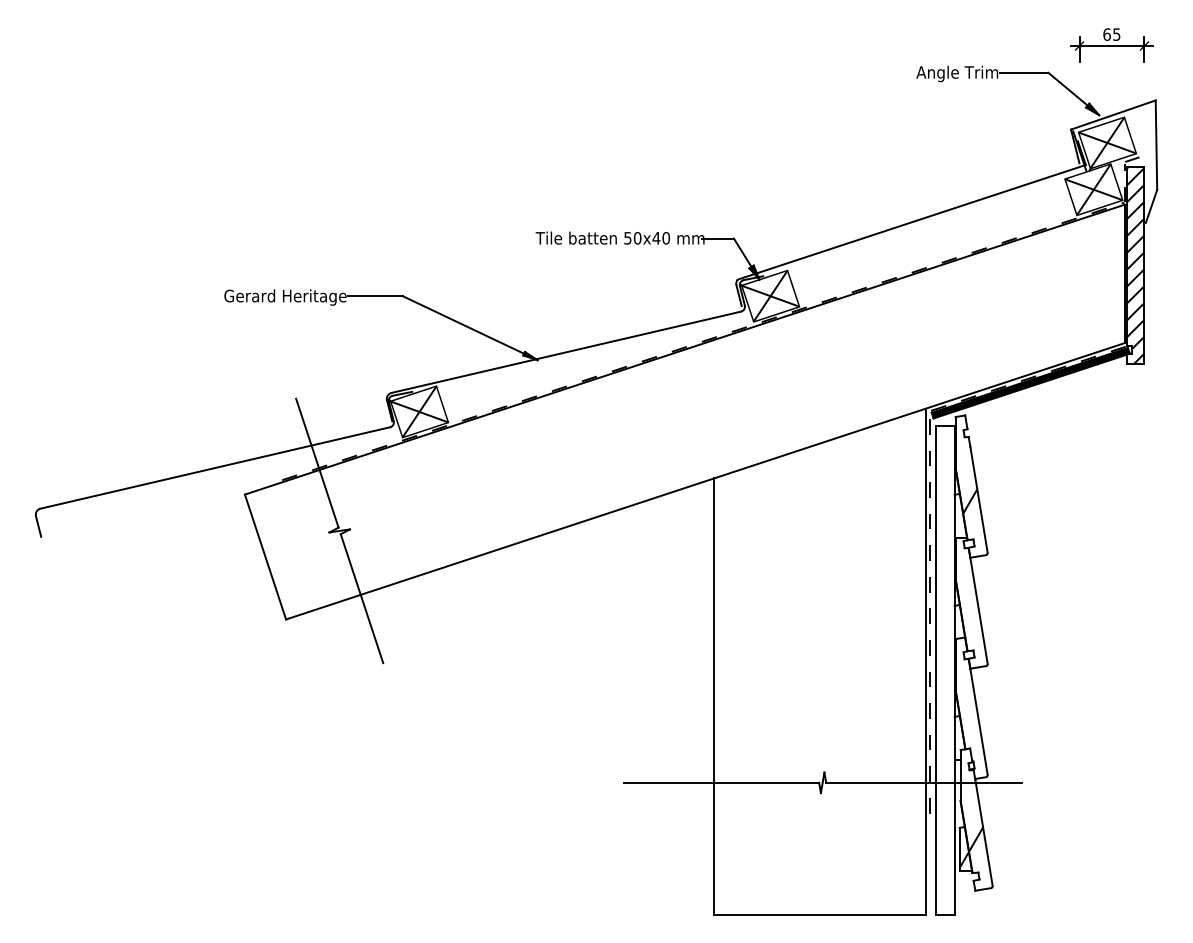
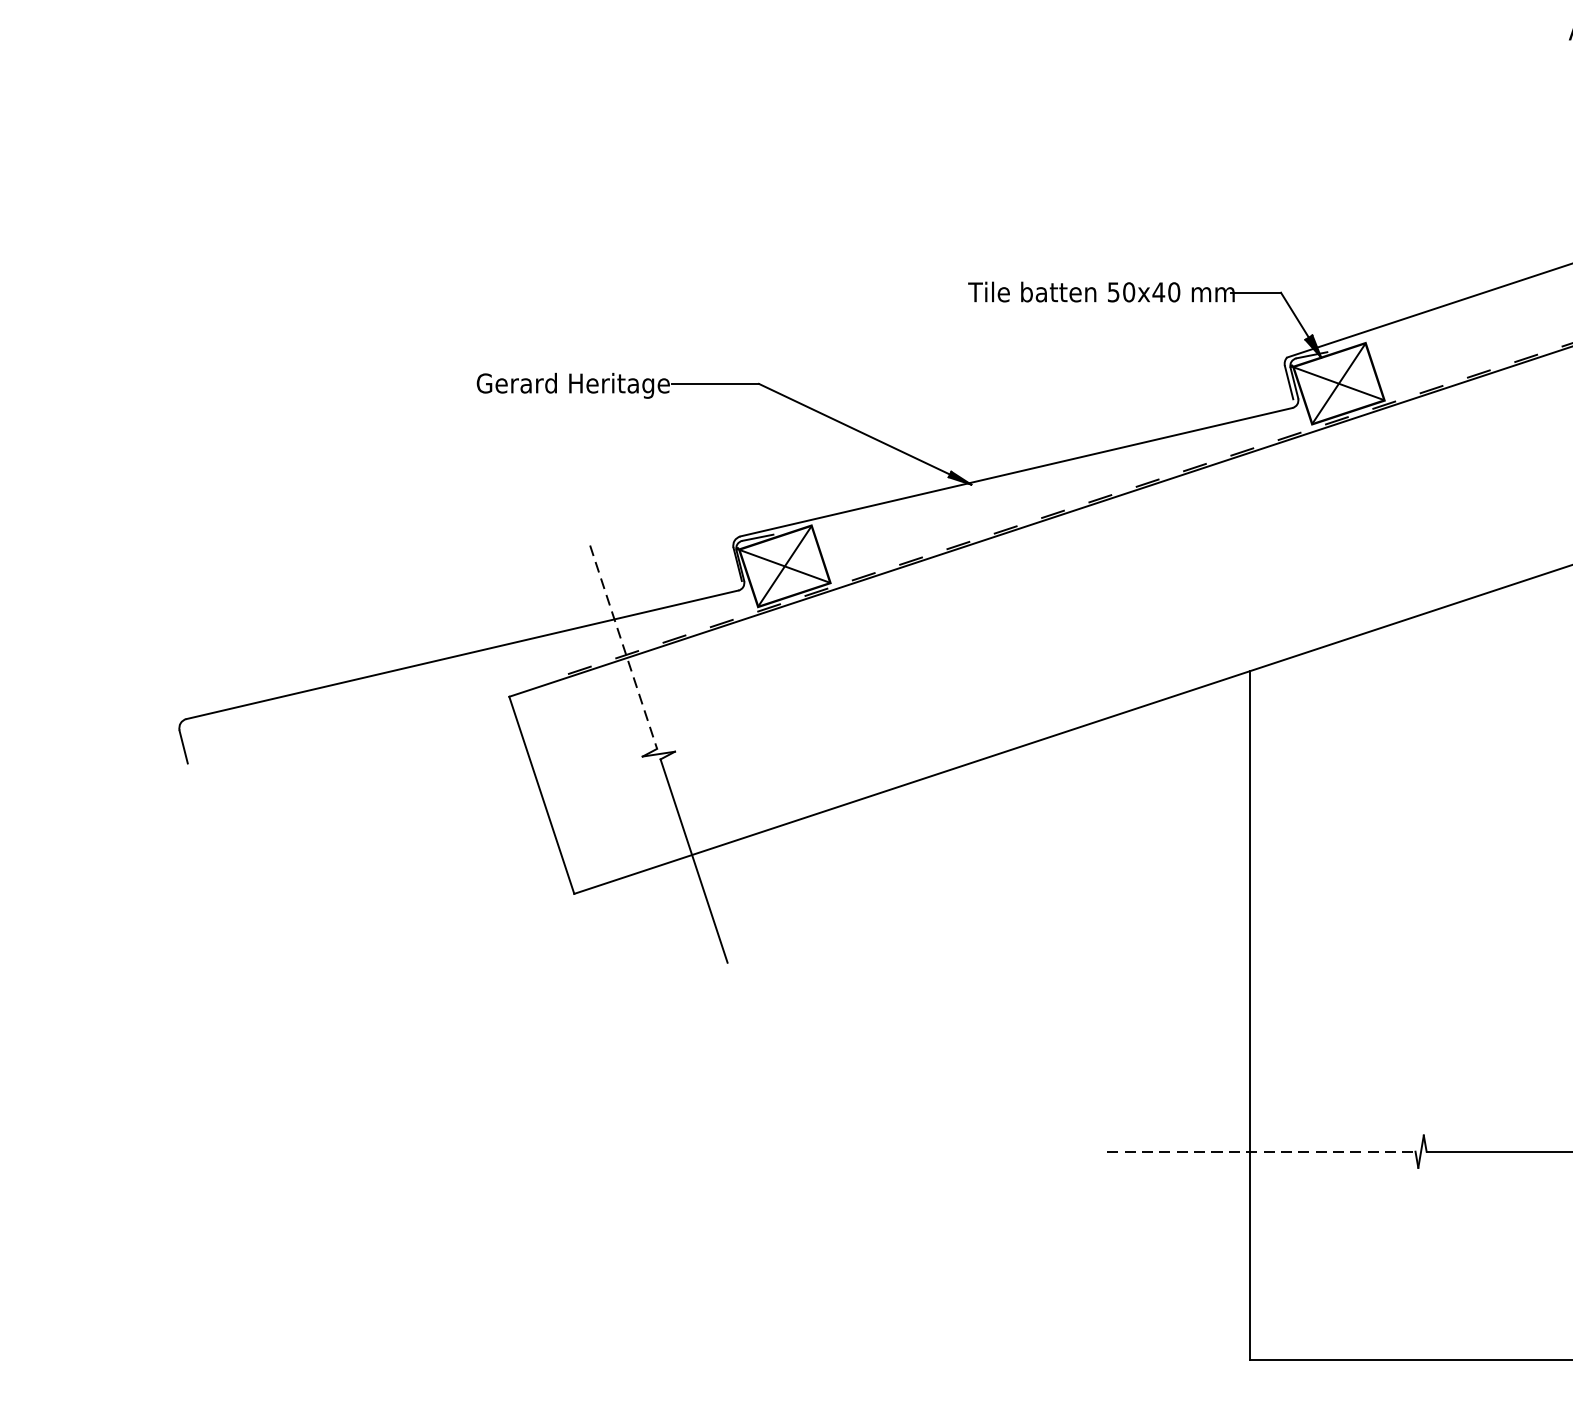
line: (317, 463) -> (623, 647), solid -> dashed
line: (721, 782) -> (1261, 1151), solid -> dashed

